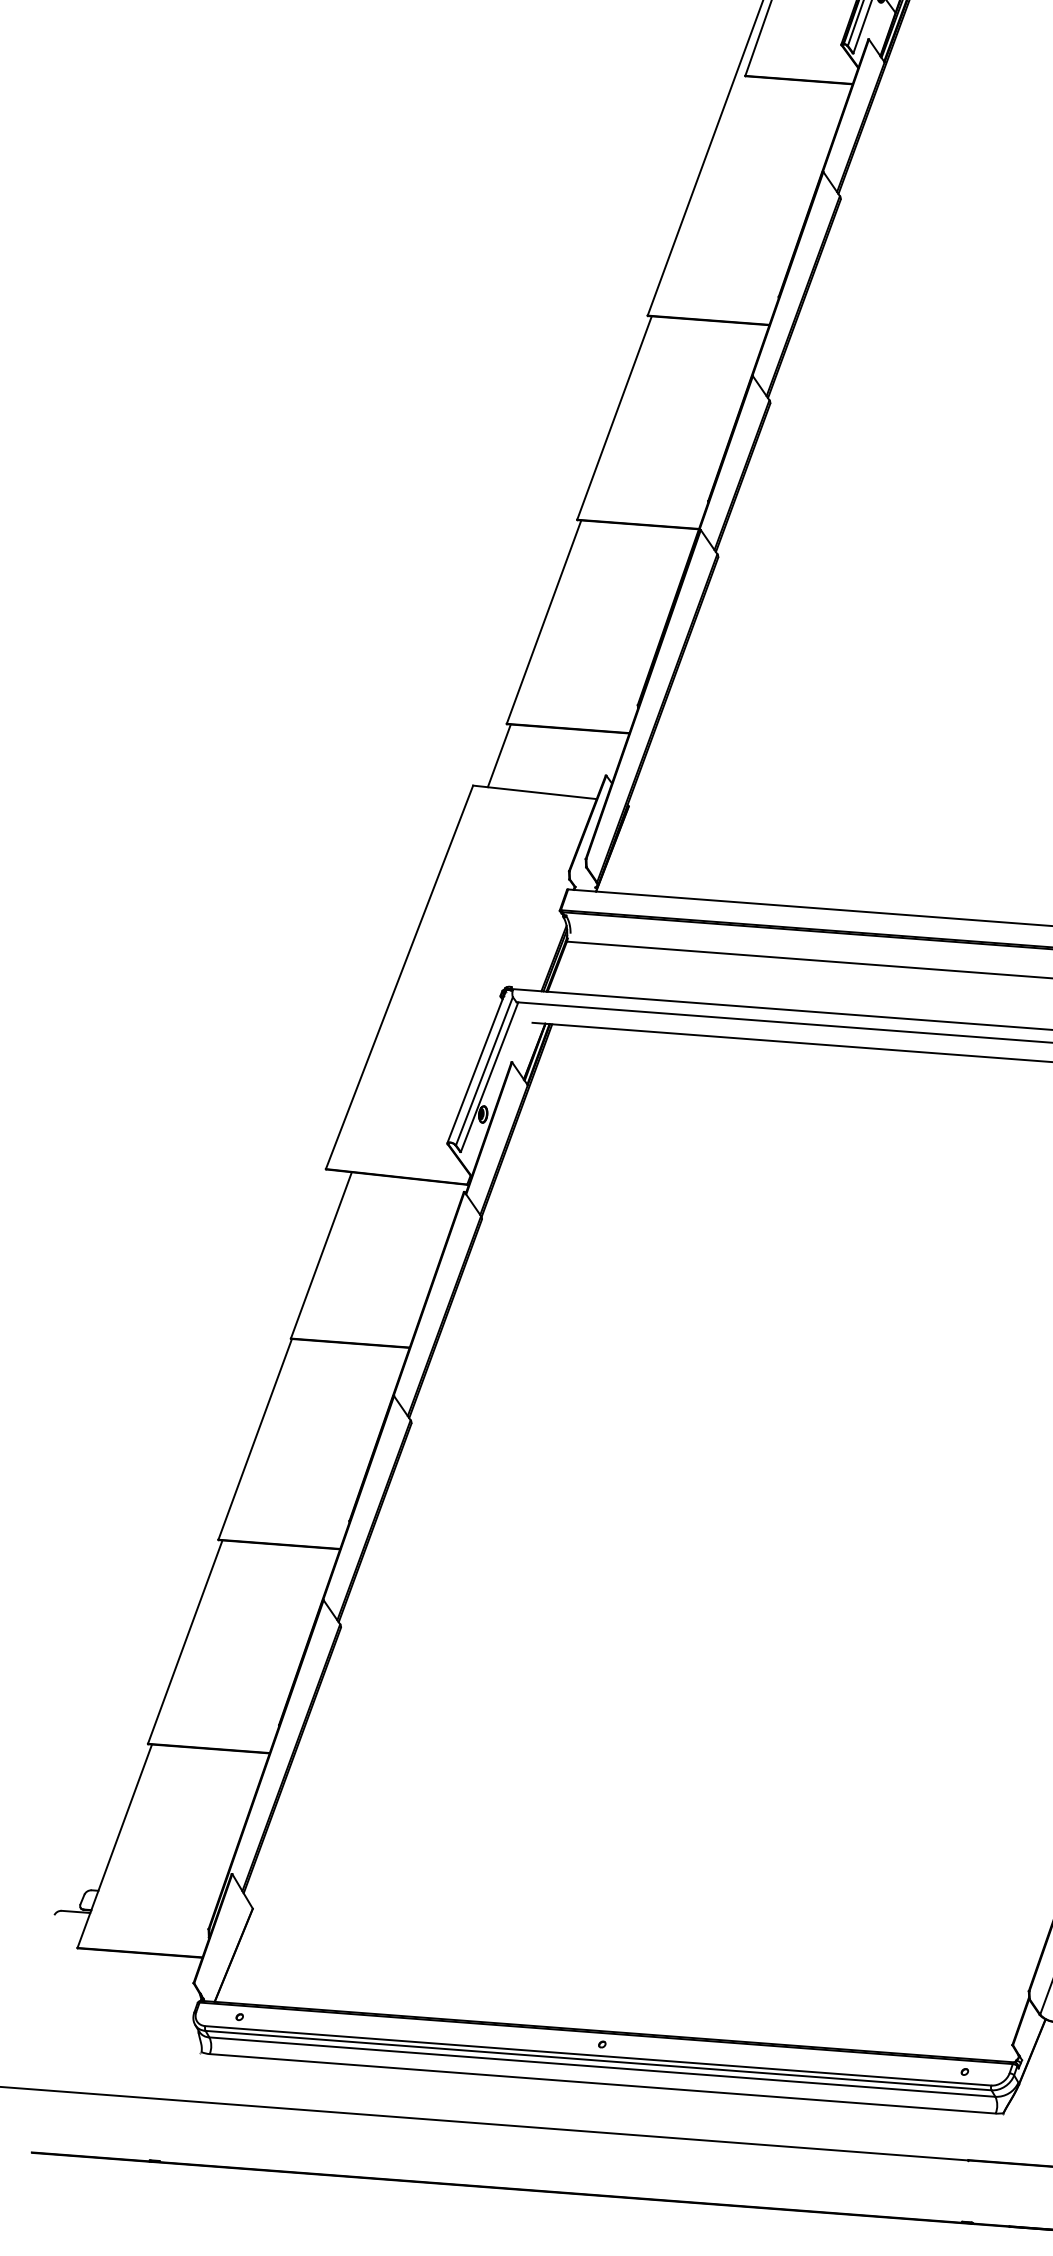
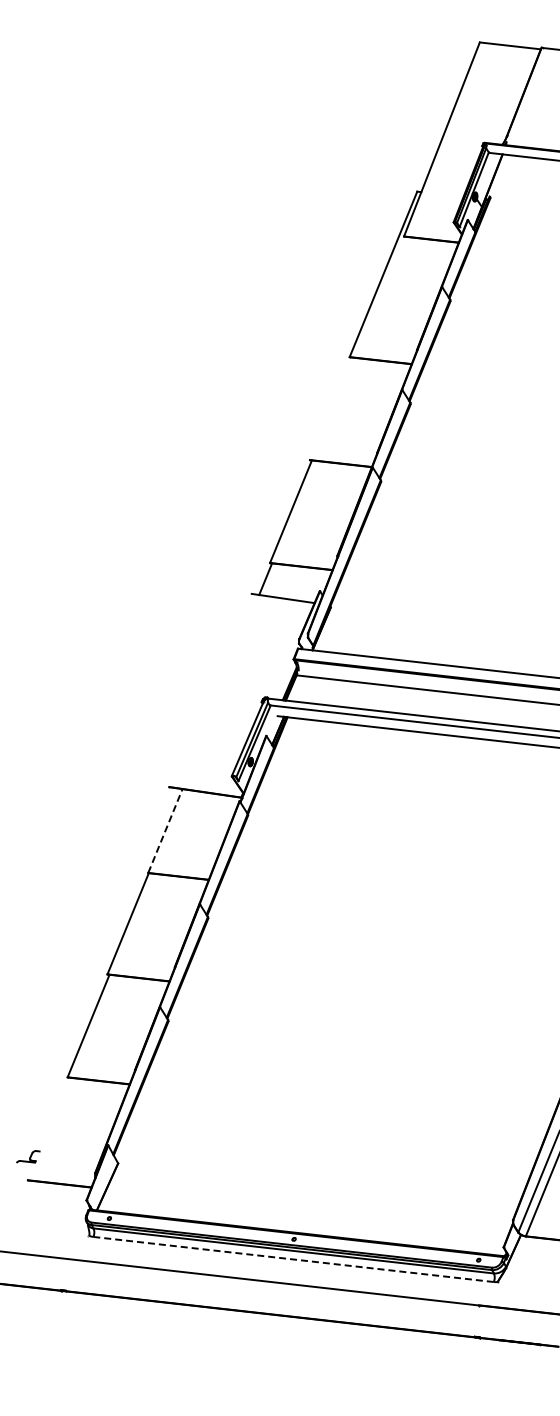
line: (613, 417) -> (330, 408), removed
line: (399, 977) -> (210, 690), removed
line: (321, 1254) -> (165, 830), solid -> dashed
line: (114, 1845) -> (48, 1128), removed
line: (602, 2083) -> (293, 1259), solid -> dashed

